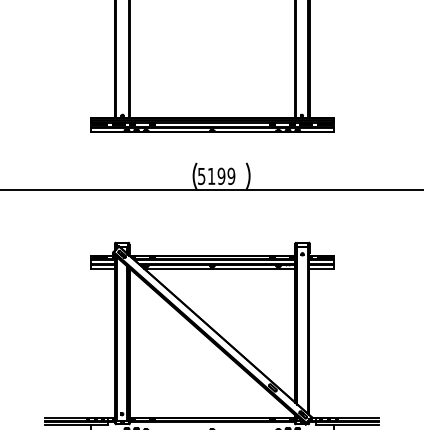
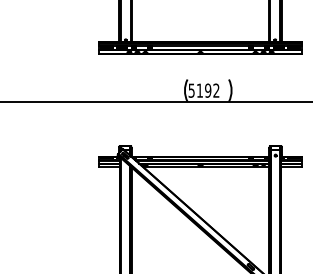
text: (231, 176) -> (216, 90), 5199 -> 5192

